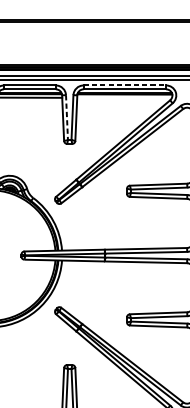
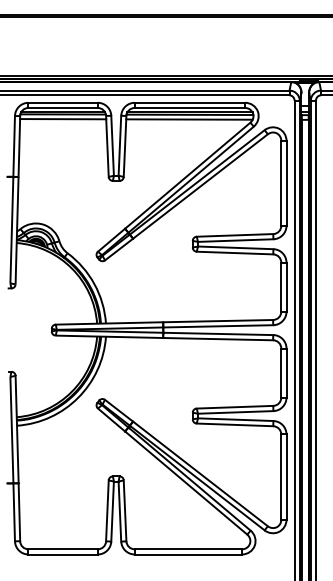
line: (125, 85) -> (190, 102), dashed -> solid
line: (124, 97) -> (189, 119), added
line: (66, 117) -> (112, 145), dashed -> solid

